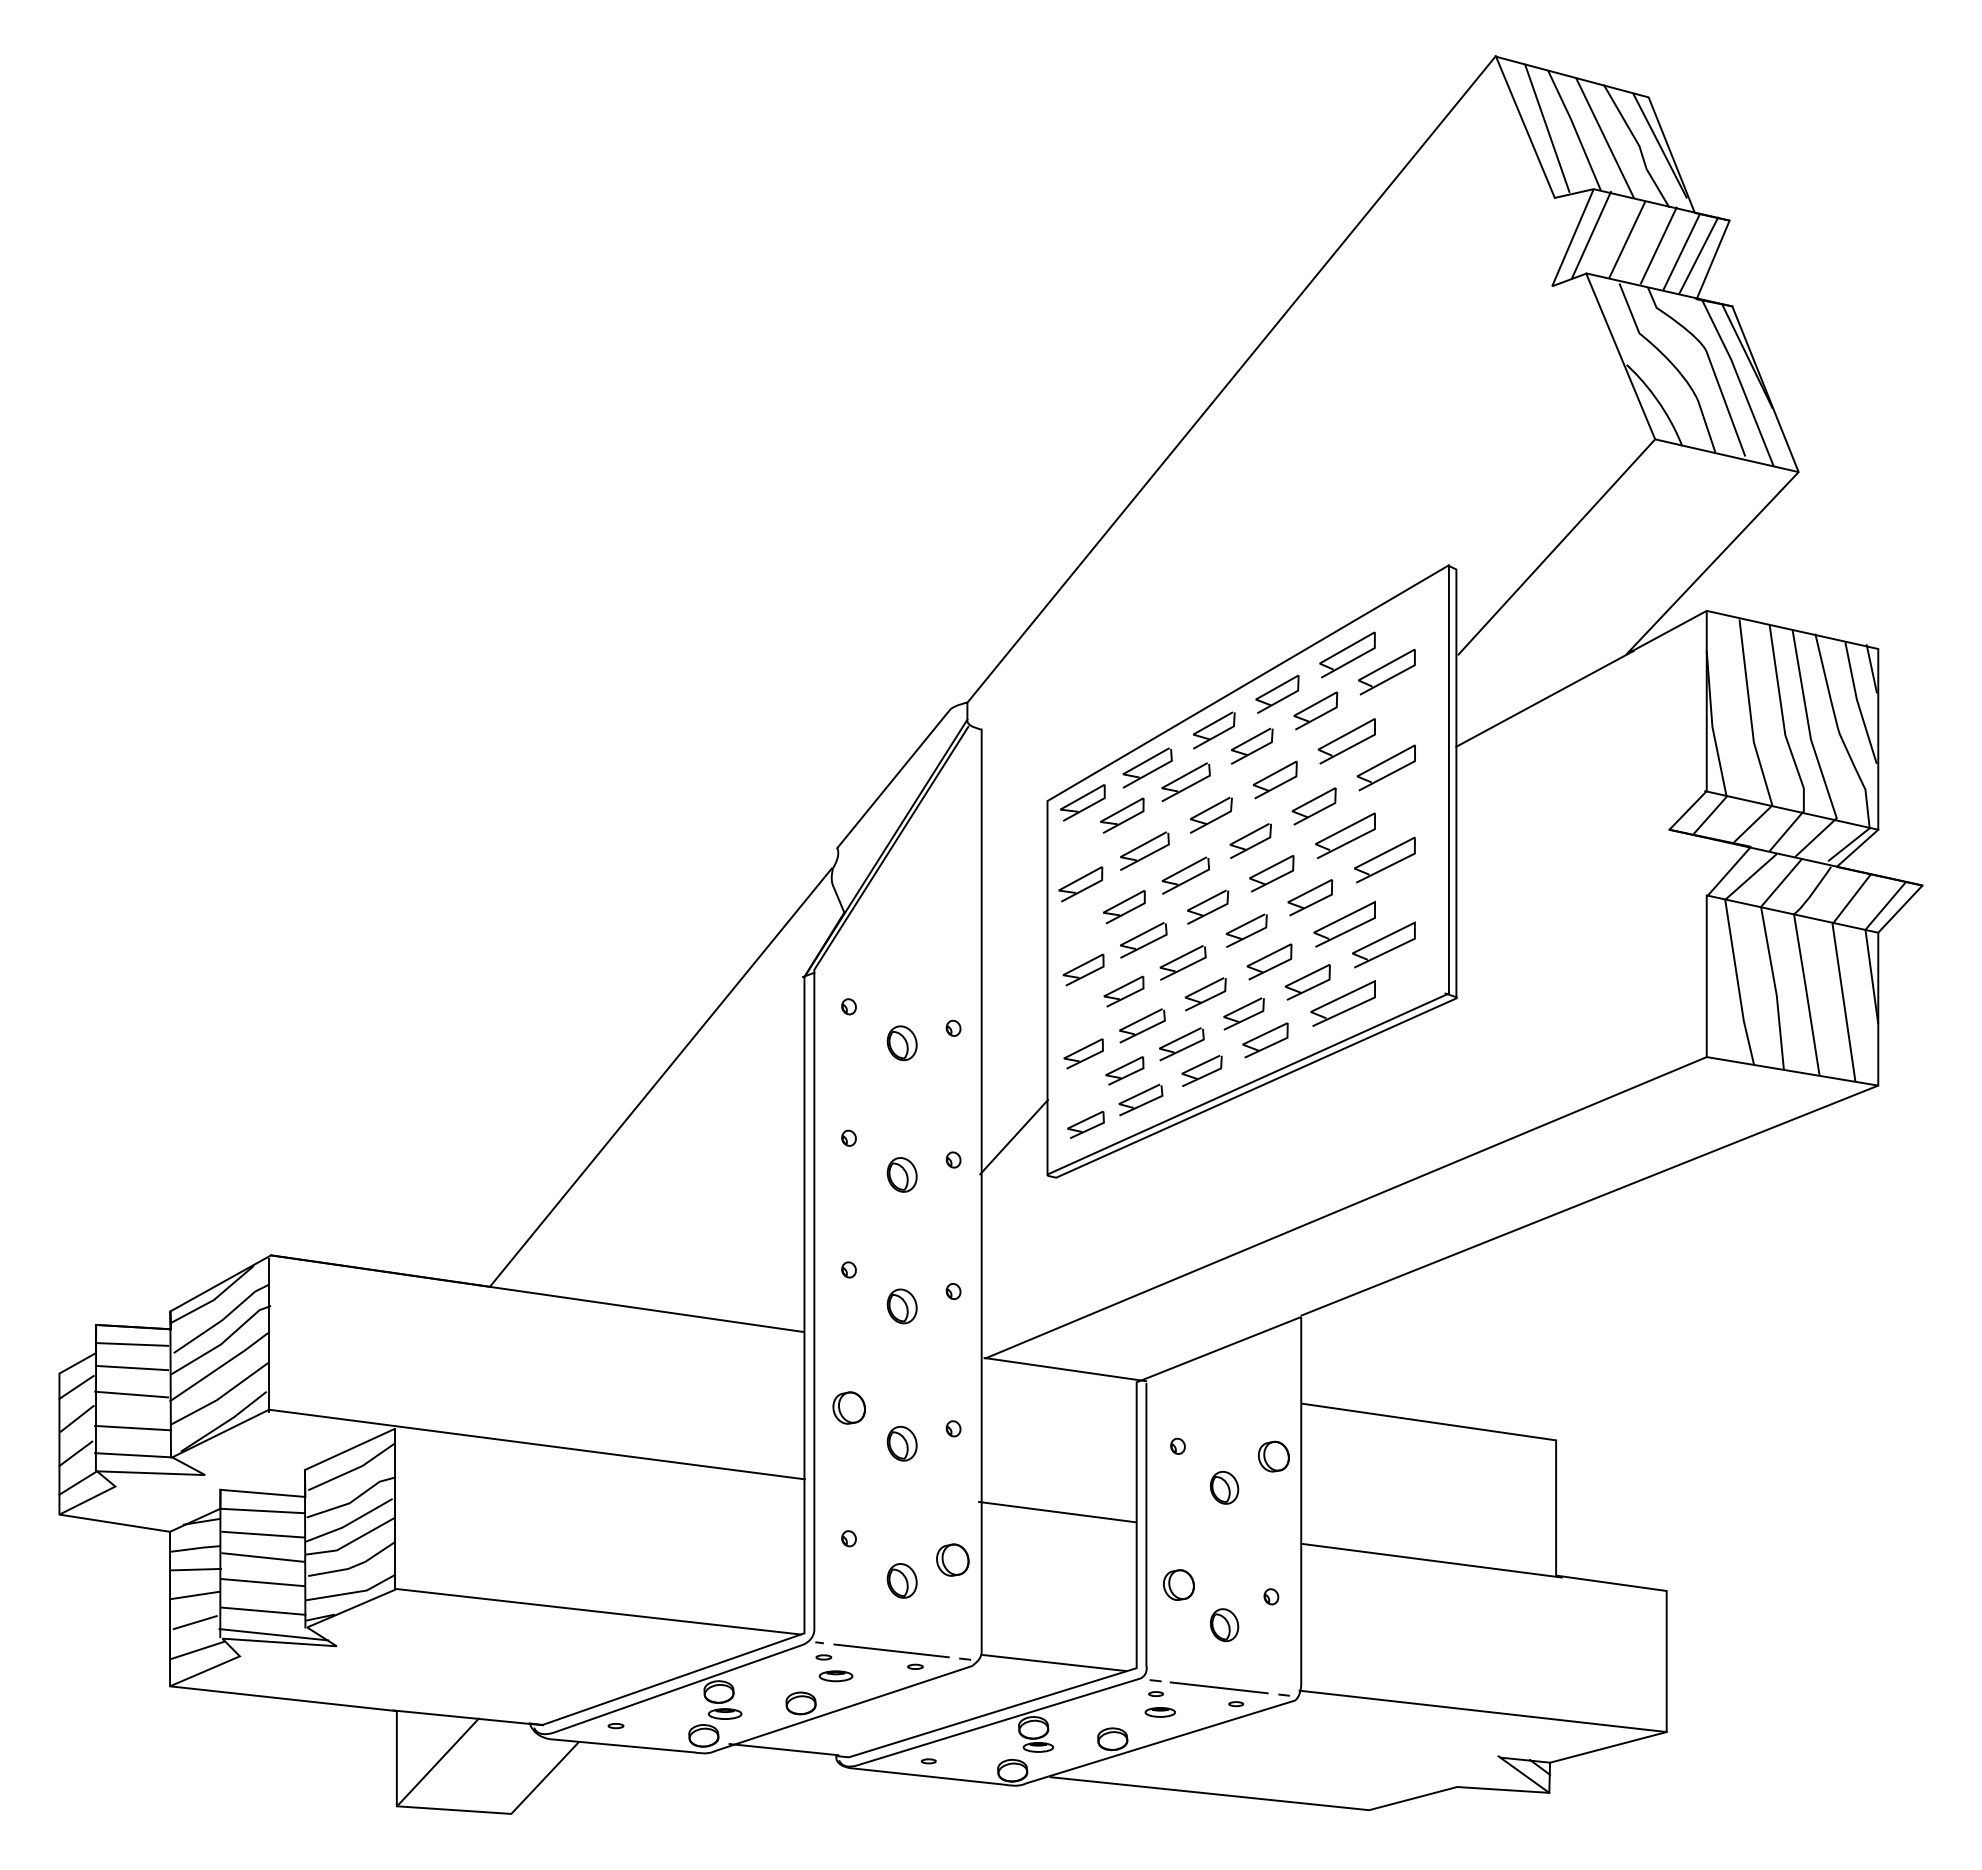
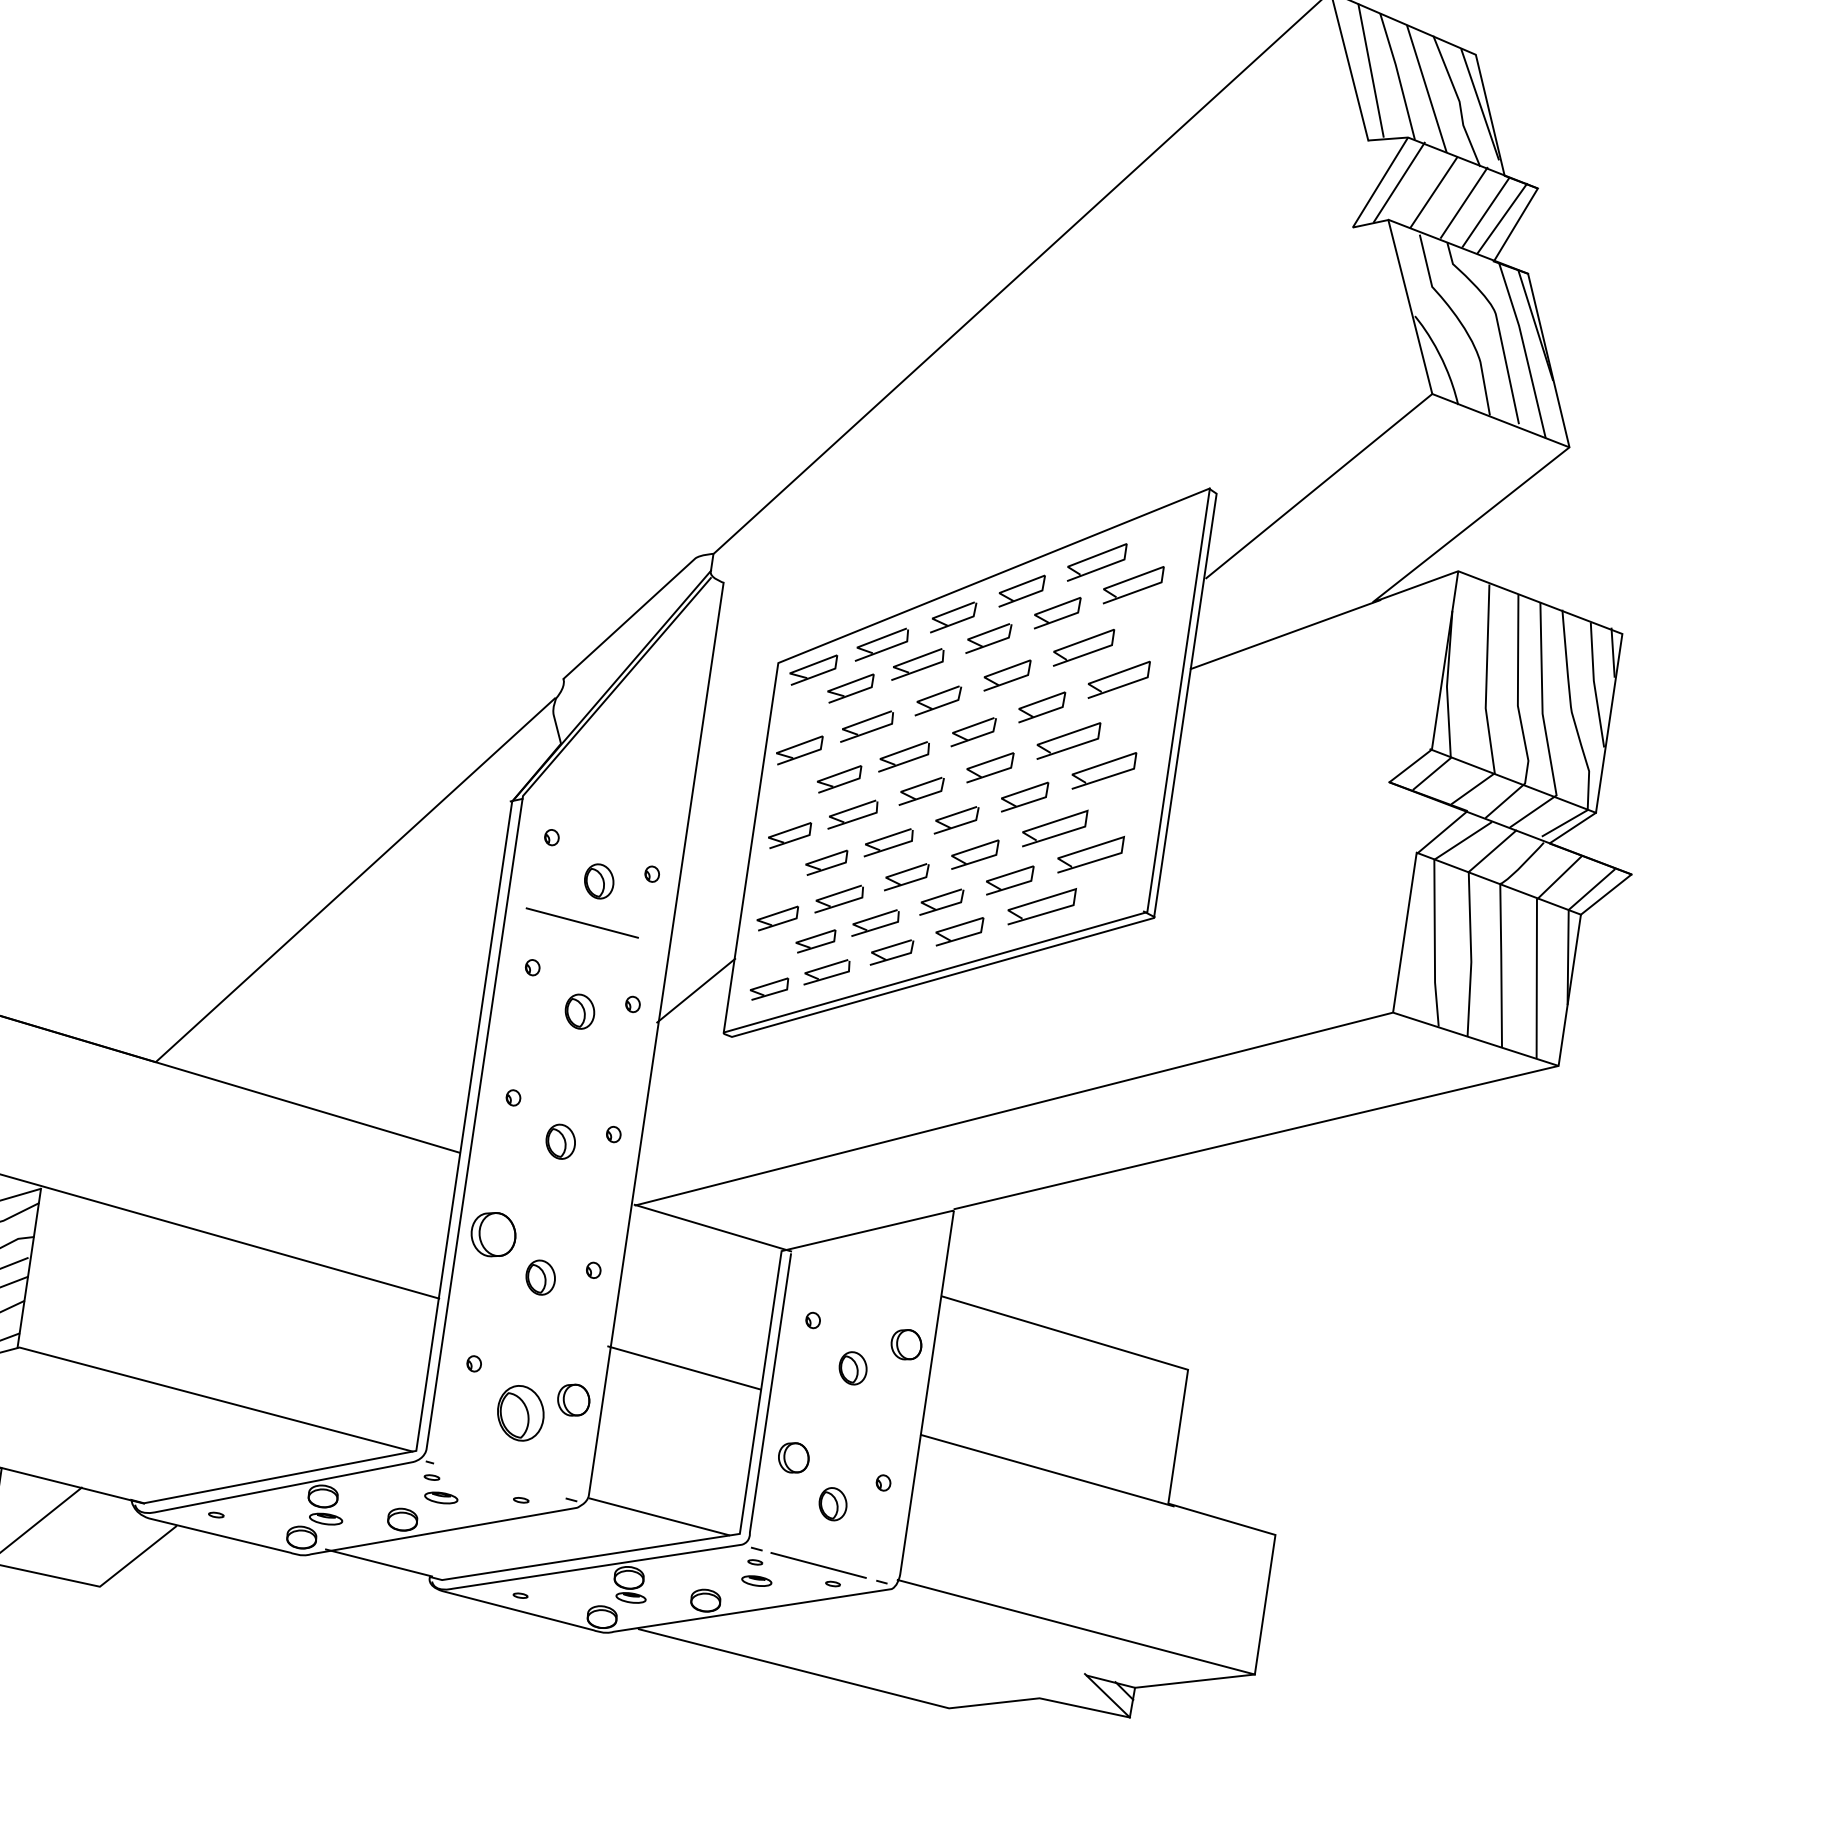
part: (848, 1407) -> (492, 1233), size x1.4
part: (901, 1580) -> (520, 1412), size x1.6
line: (891, 1650) -> (582, 922), moved

